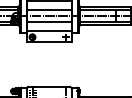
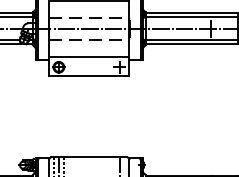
line: (49, 9) -> (89, 17), solid -> dashed
line: (49, 22) -> (89, 40), solid -> dashed

